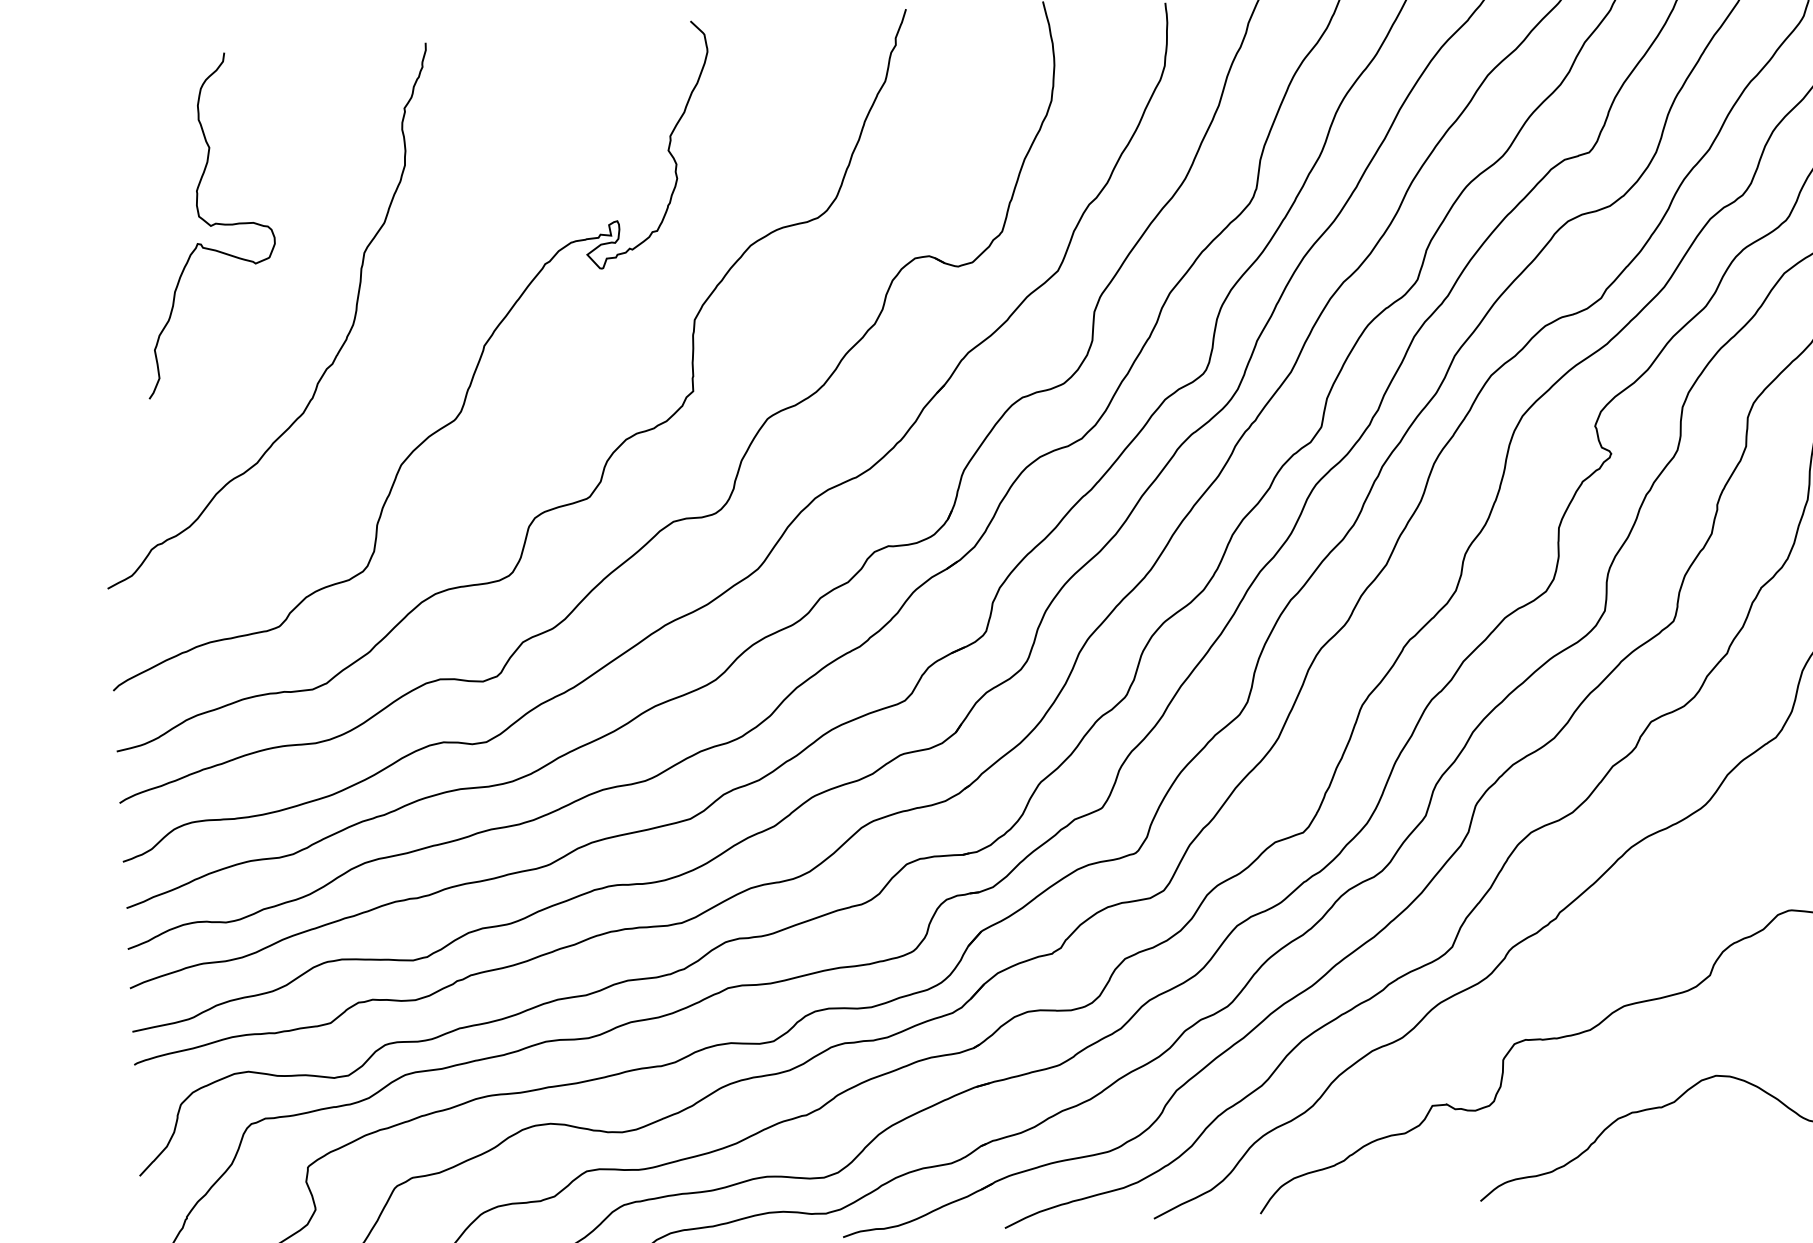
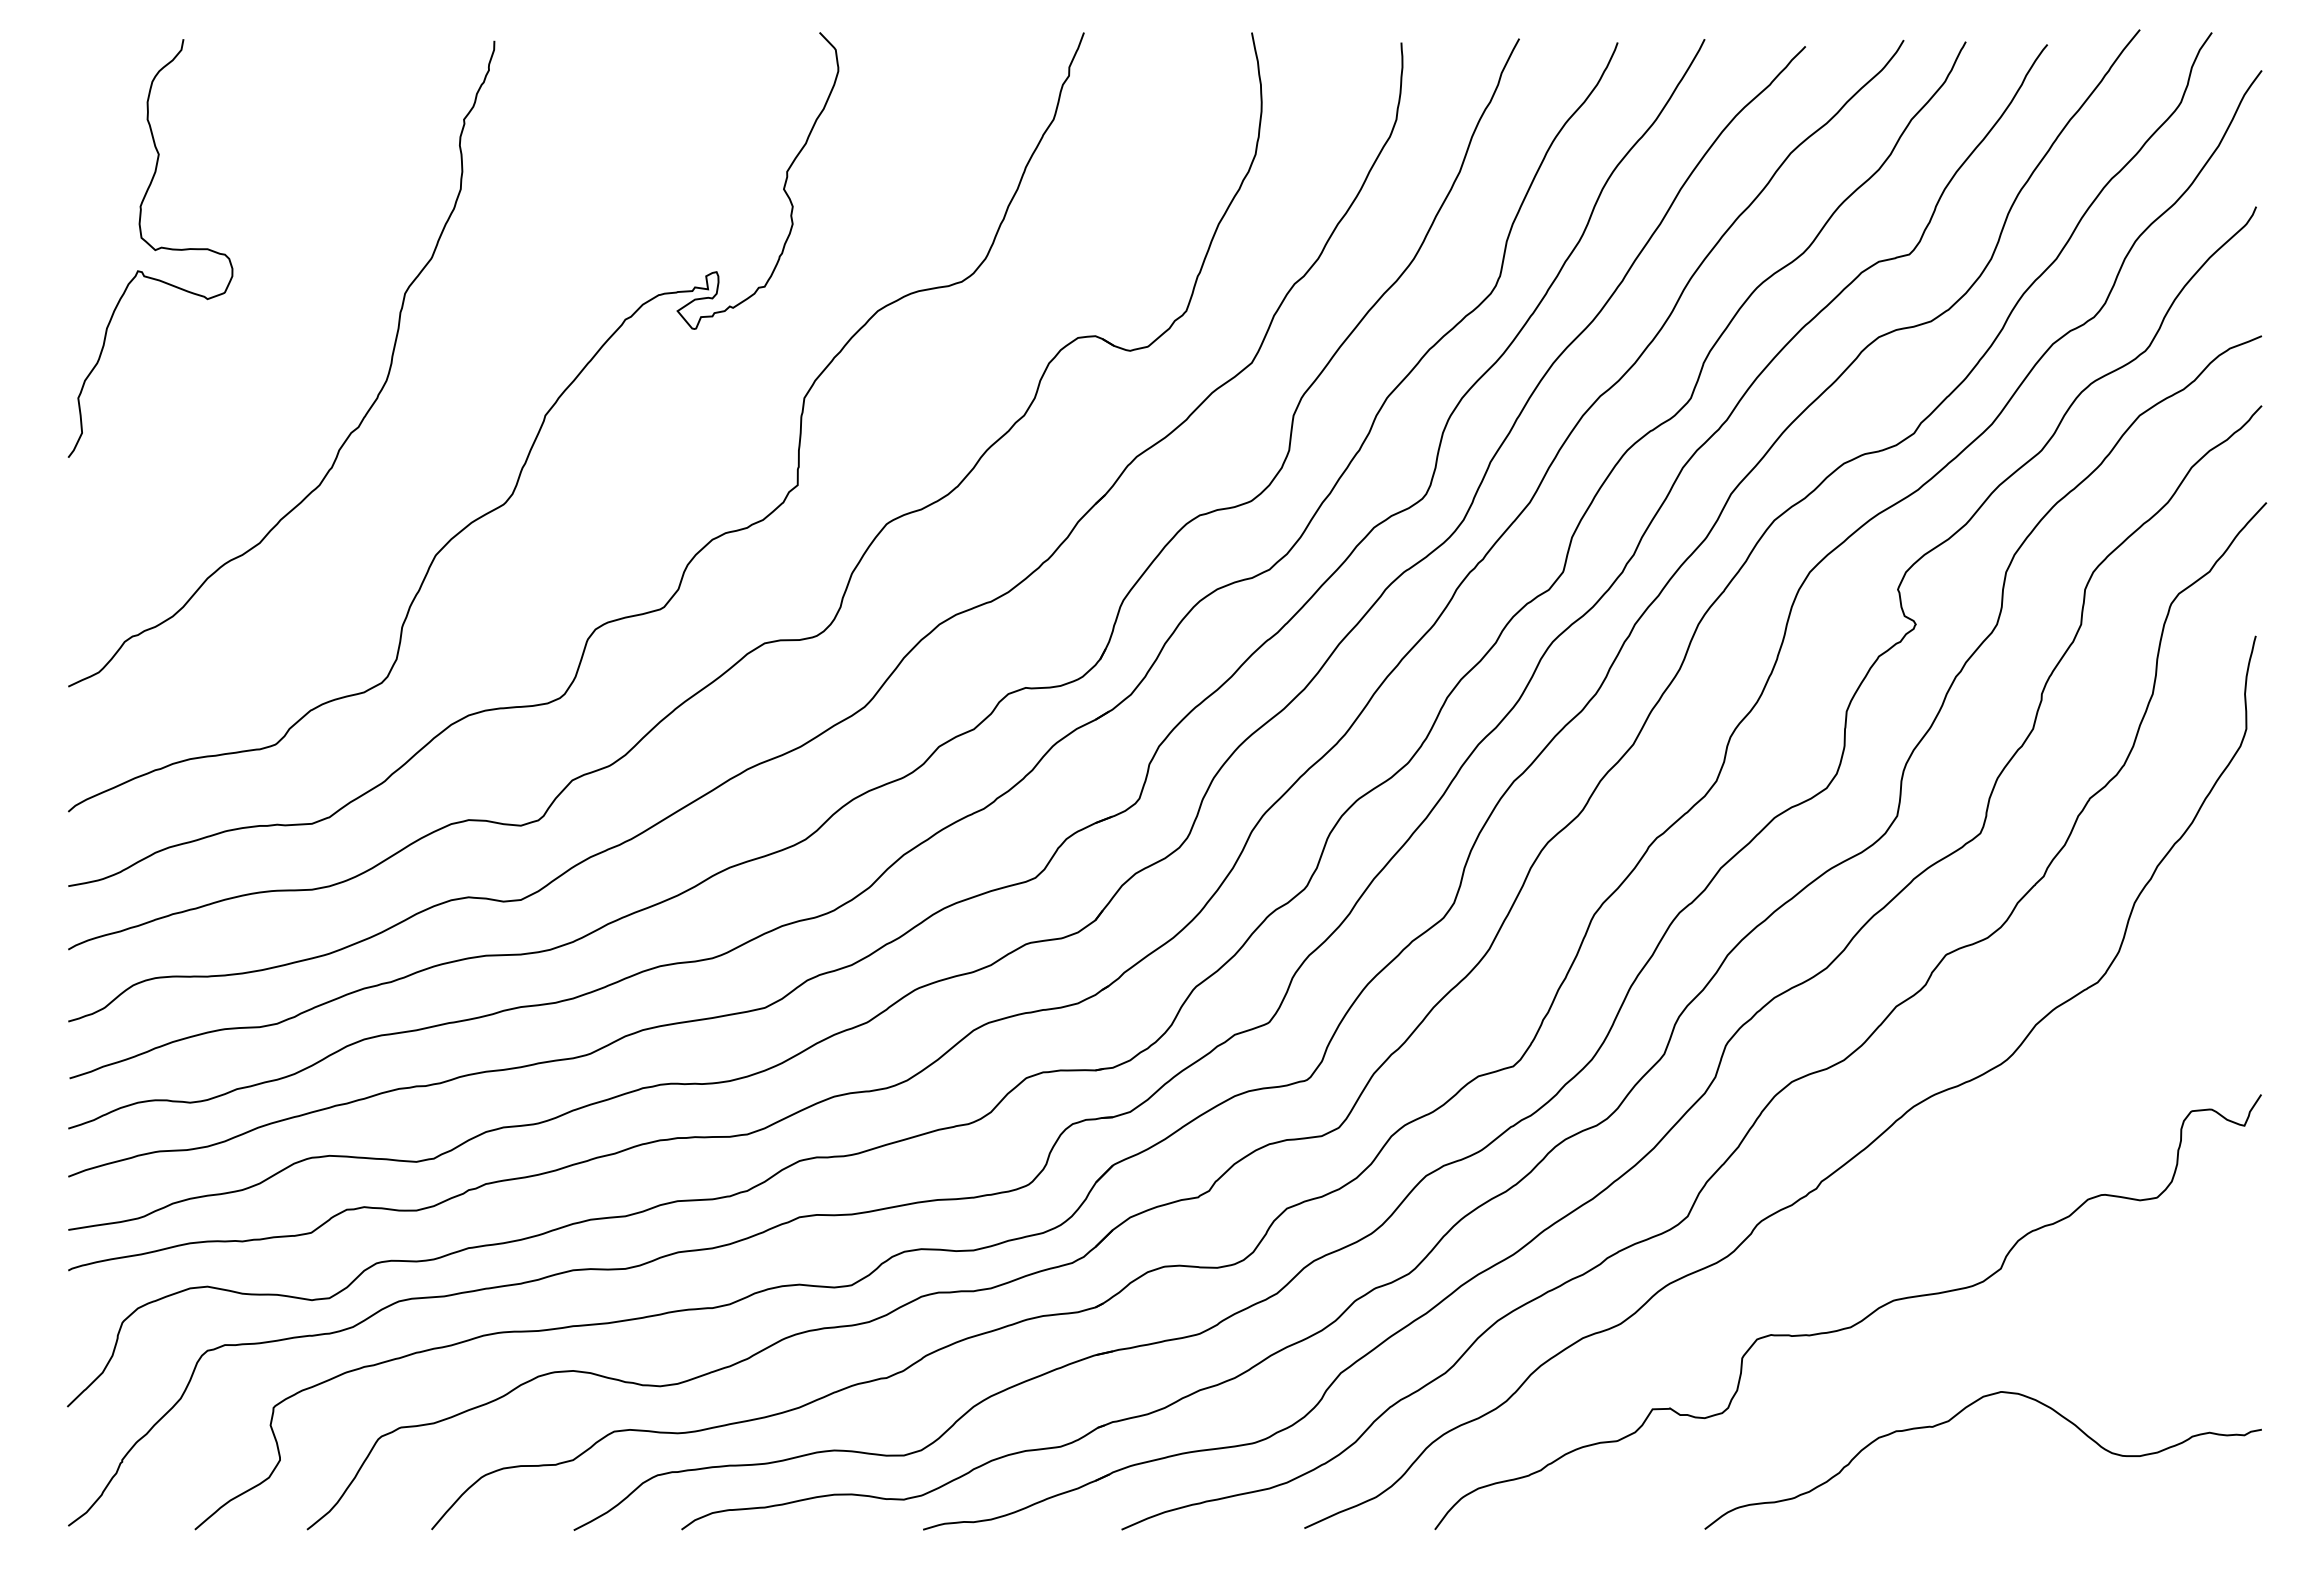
curve: (206, 224) -> (150, 247), moved

